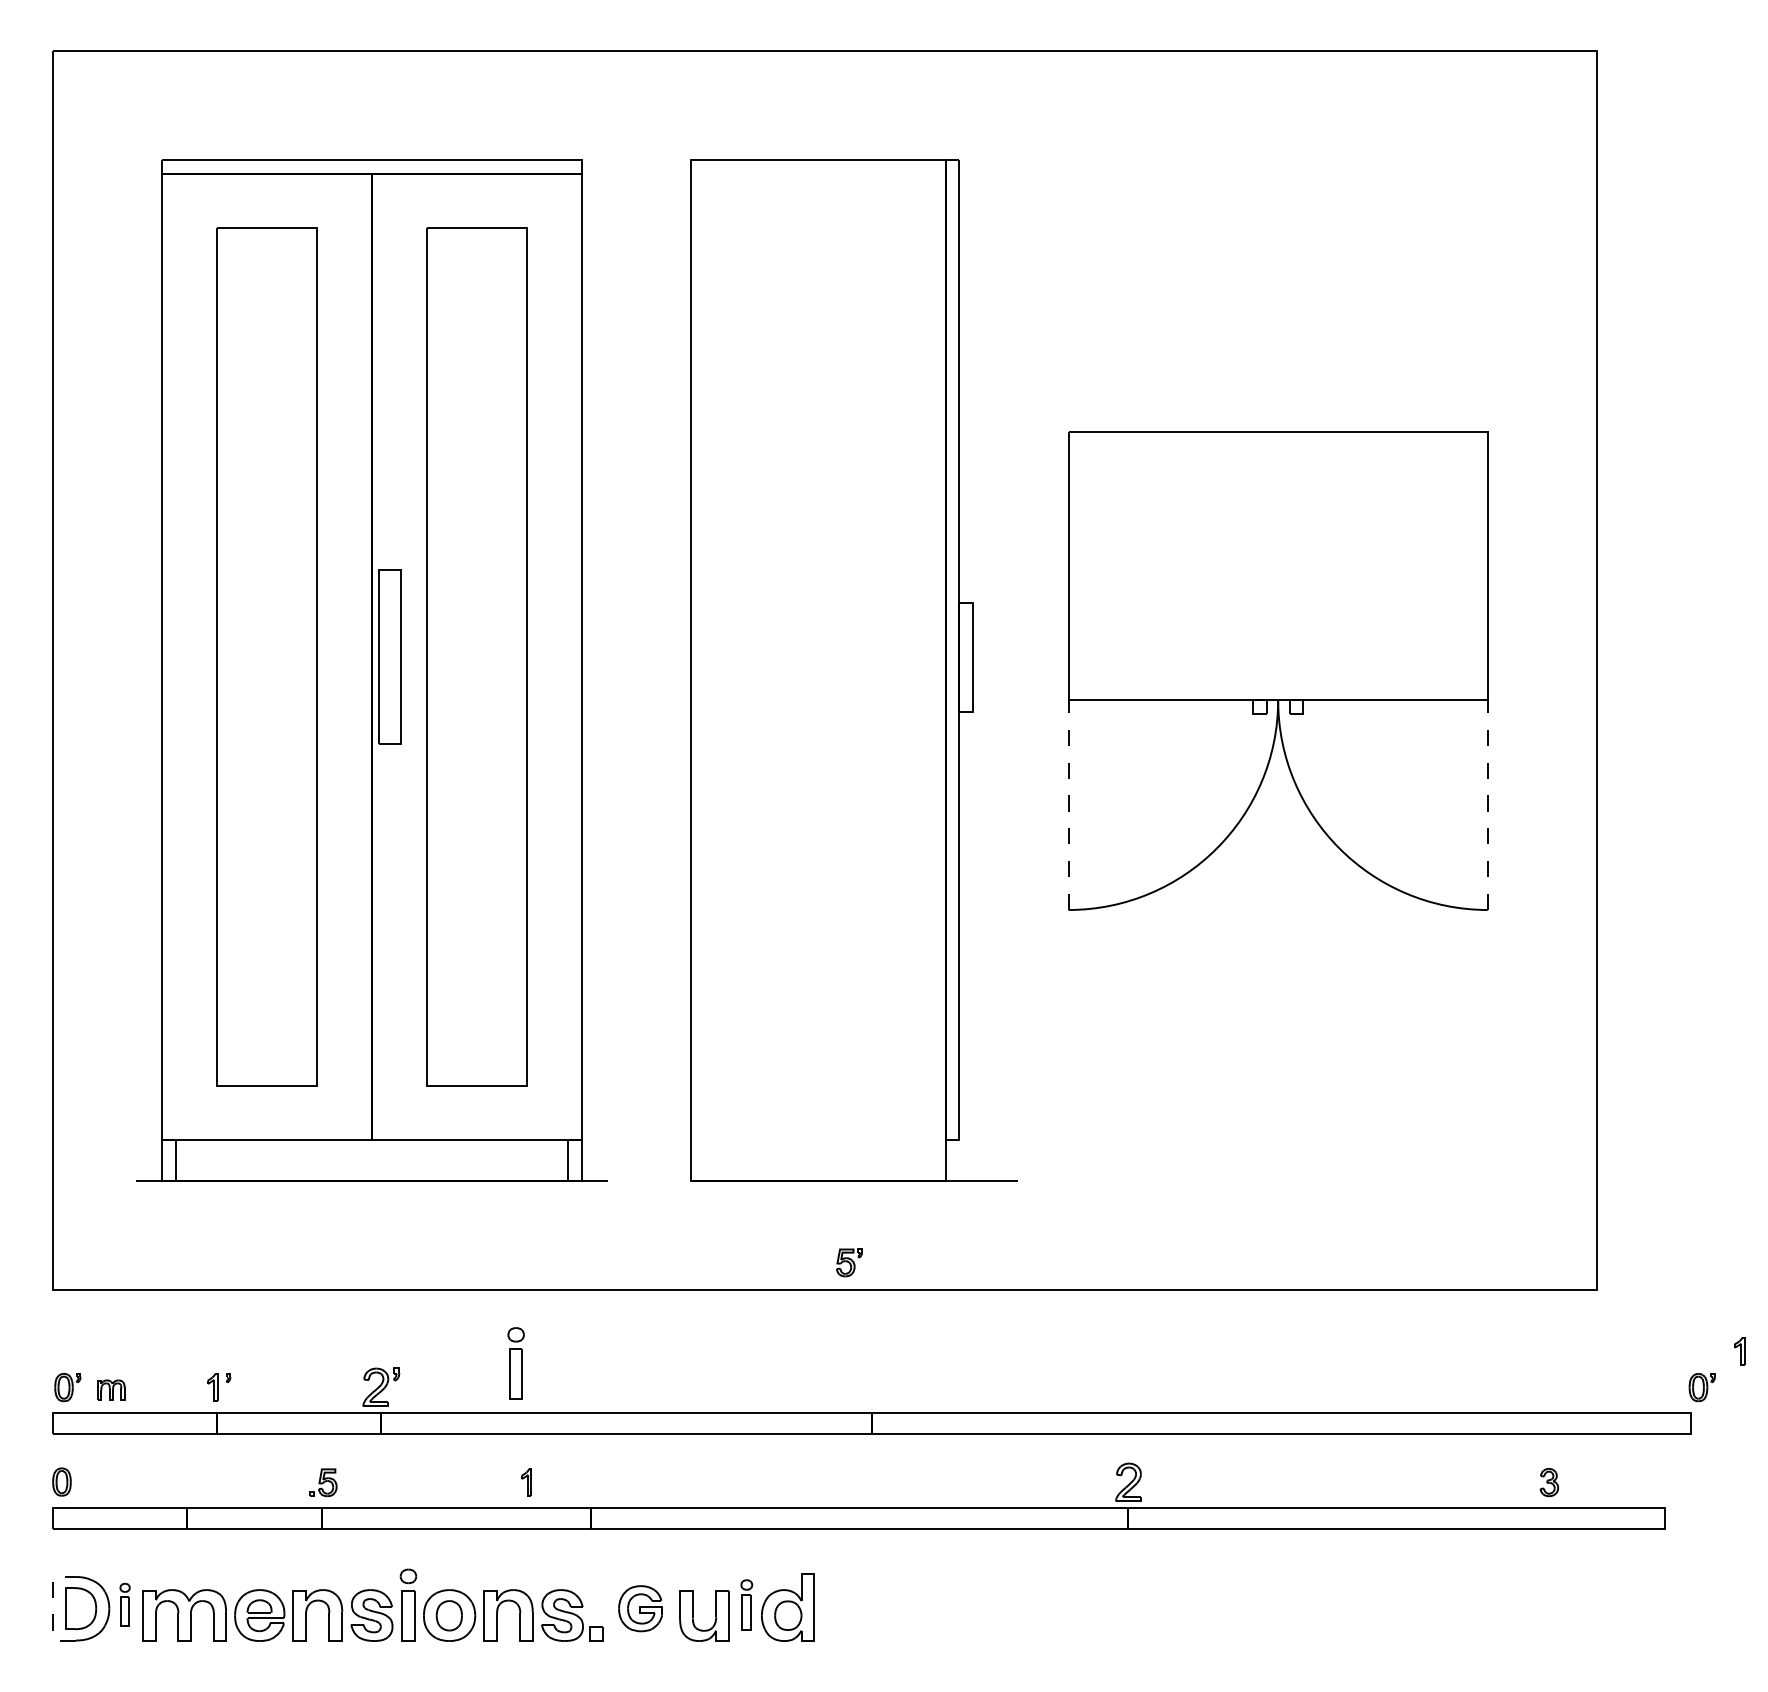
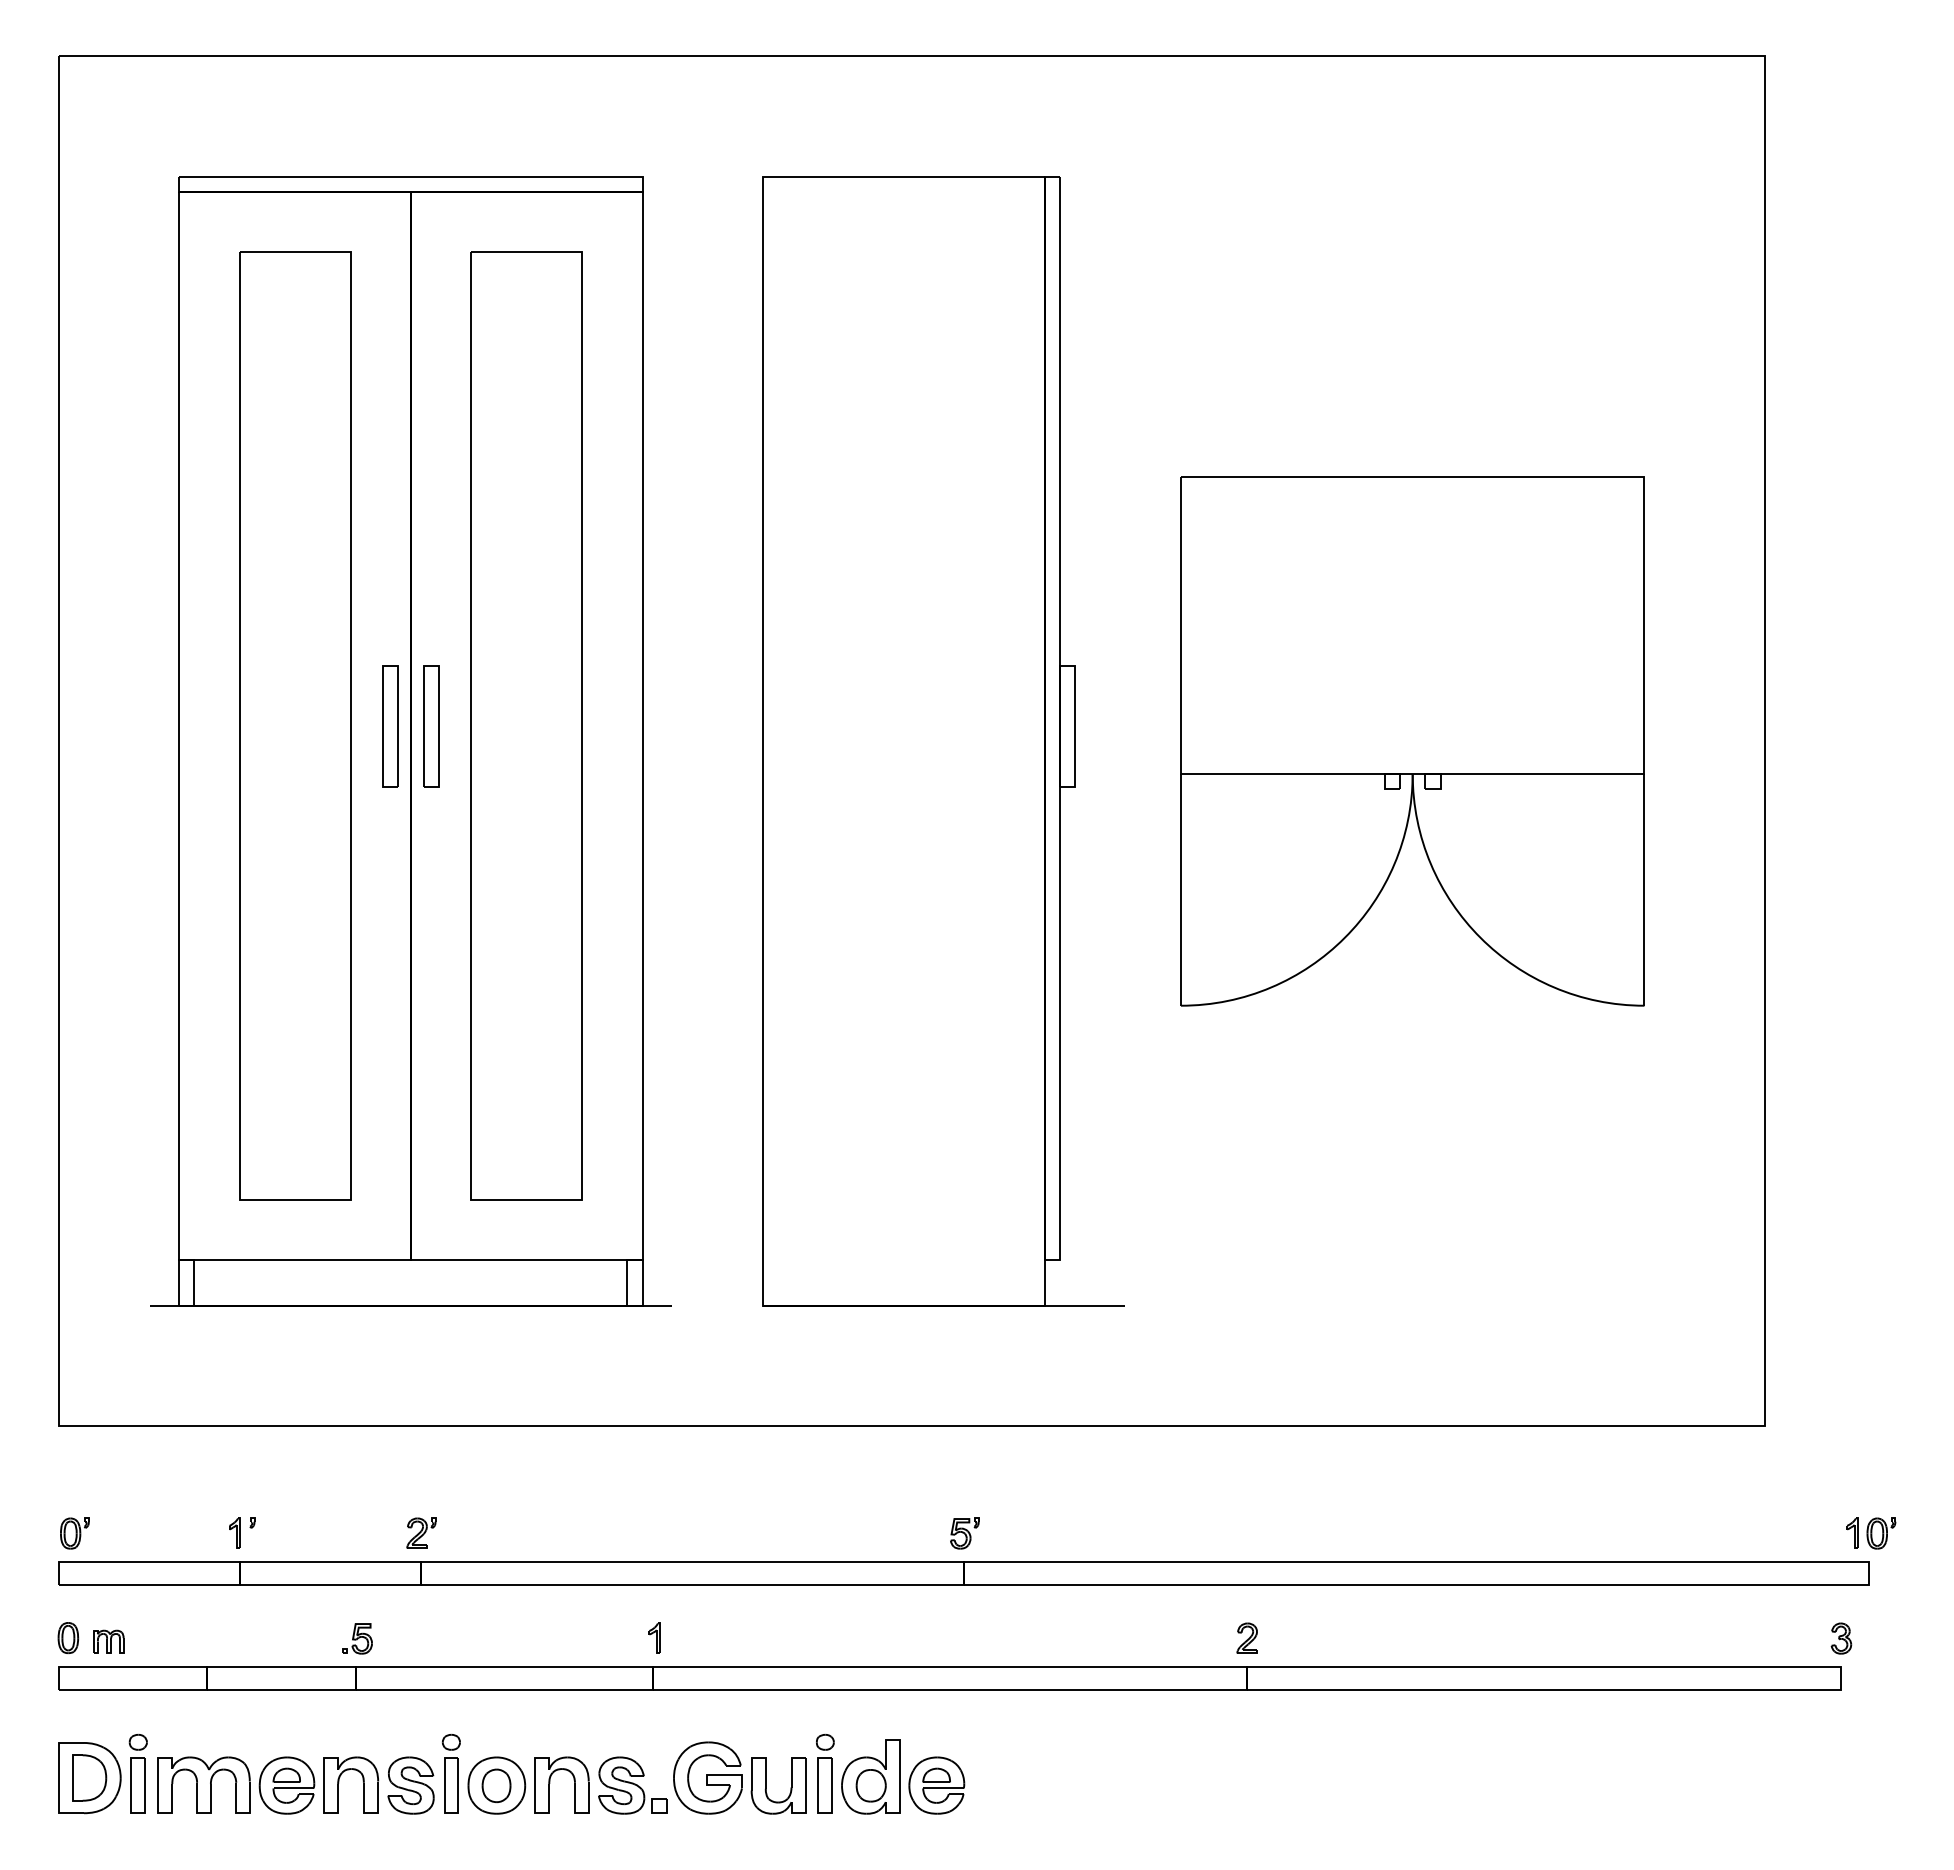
part: (353, 657) -> (390, 726), added
part: (390, 657) -> (431, 726), size x0.62
line: (1068, 804) -> (1180, 889), dashed -> solid
line: (1487, 804) -> (1644, 889), dashed -> solid
part: (849, 1262) -> (964, 1533), moved
part: (1739, 1350) -> (1852, 1532), moved
part: (516, 1363) -> (570, 1506), removed
part: (381, 1386) -> (421, 1532), size x0.71
part: (110, 1390) -> (108, 1641), moved
part: (526, 1481) -> (654, 1637), moved
part: (1127, 1481) -> (1246, 1637), size x0.71
part: (1549, 1482) -> (1841, 1638), moved
part: (124, 1604) -> (137, 1773), size x1.67
part: (746, 1604) -> (825, 1773), size x1.43
line: (53, 1608) -> (58, 1777), dashed -> solid
part: (640, 1608) -> (707, 1777), size x1.43
part: (847, 1615) -> (936, 1785), added

